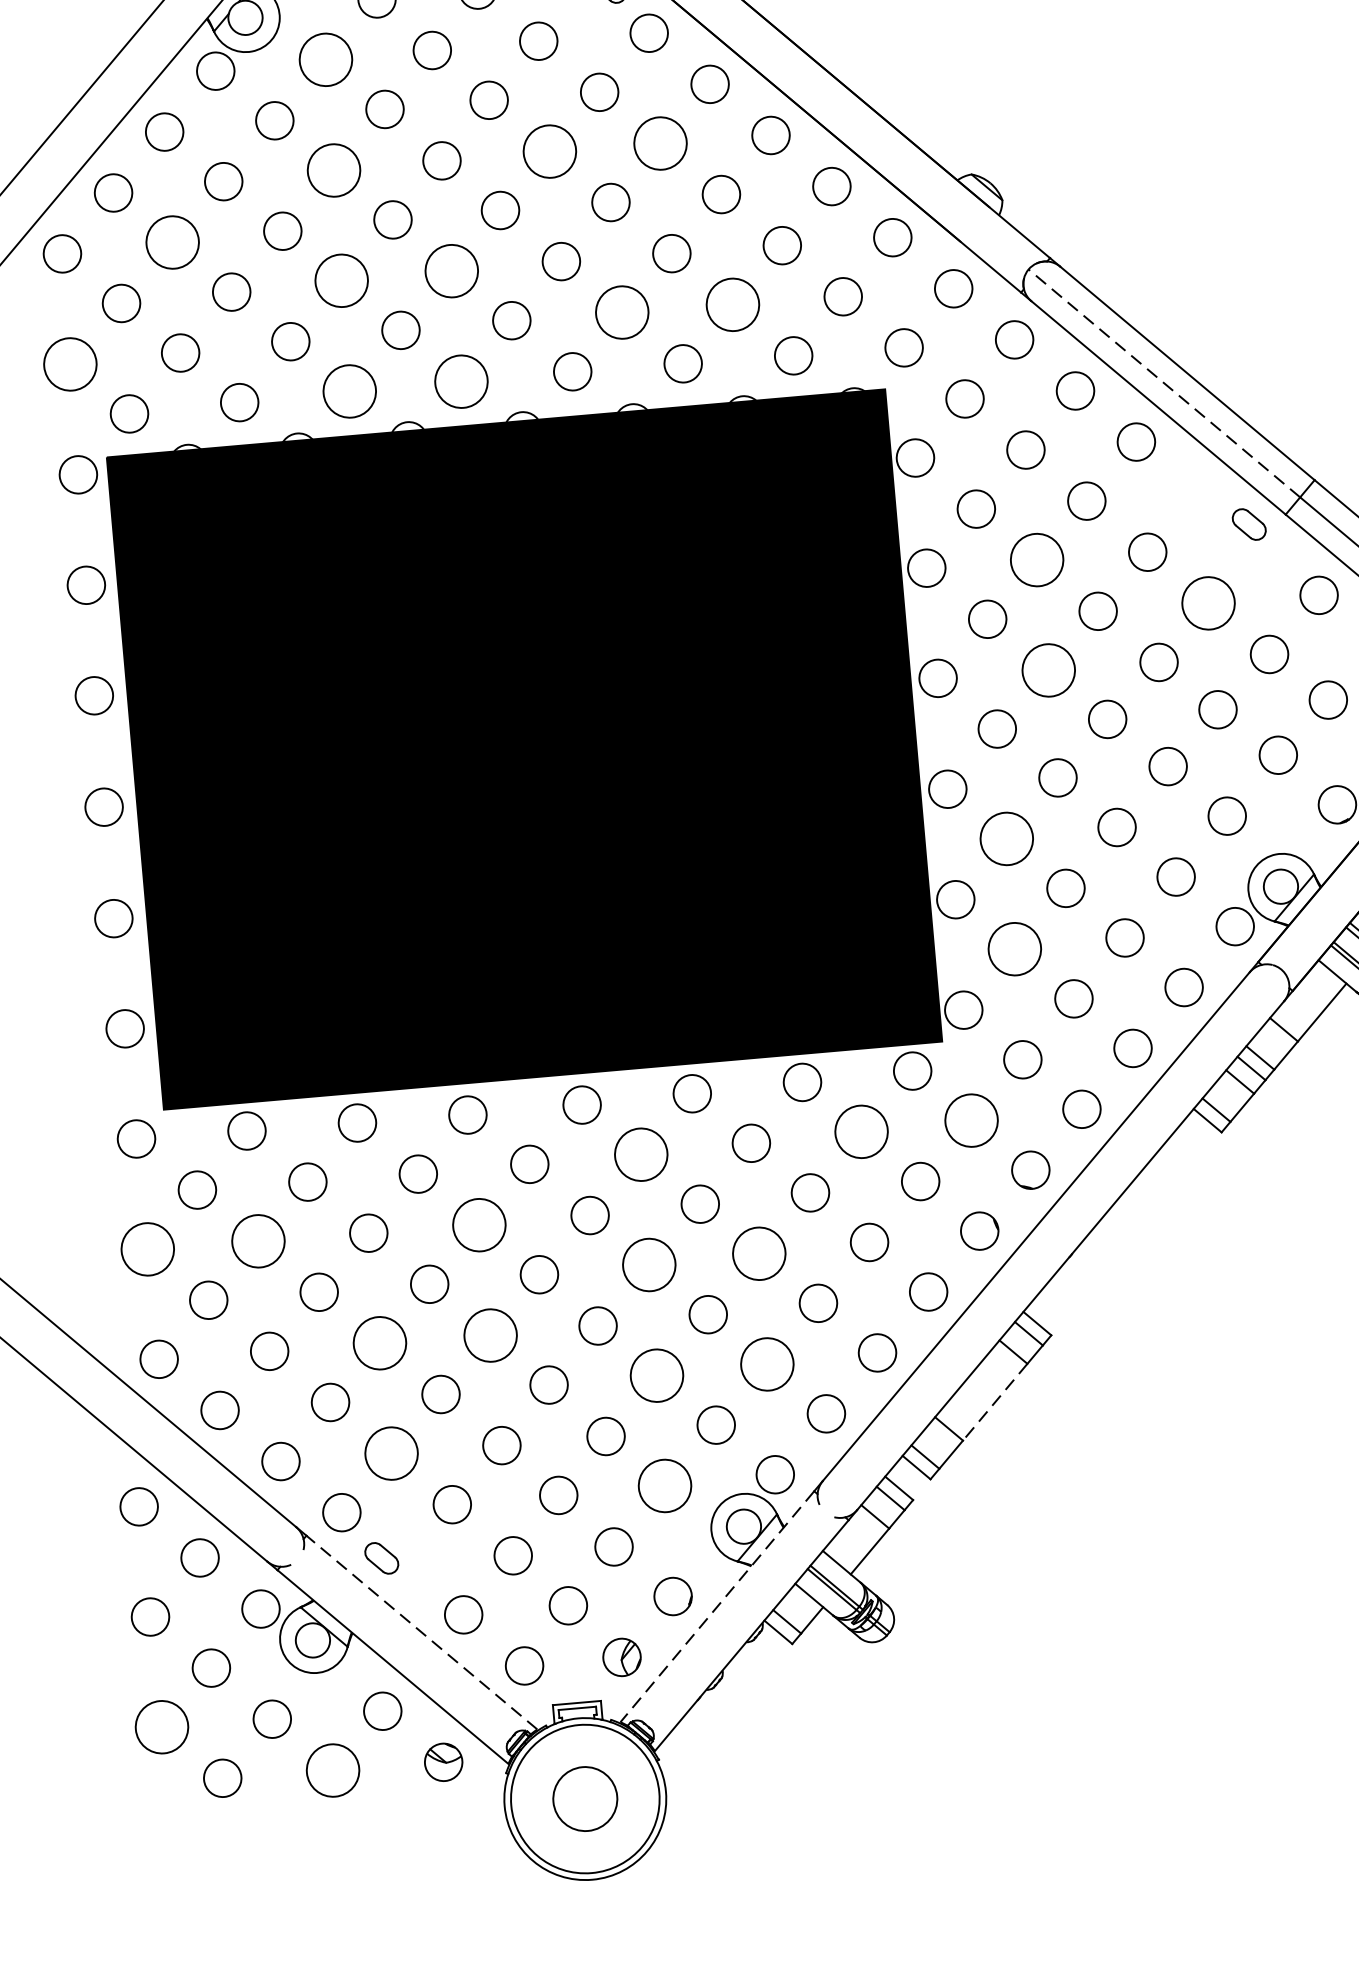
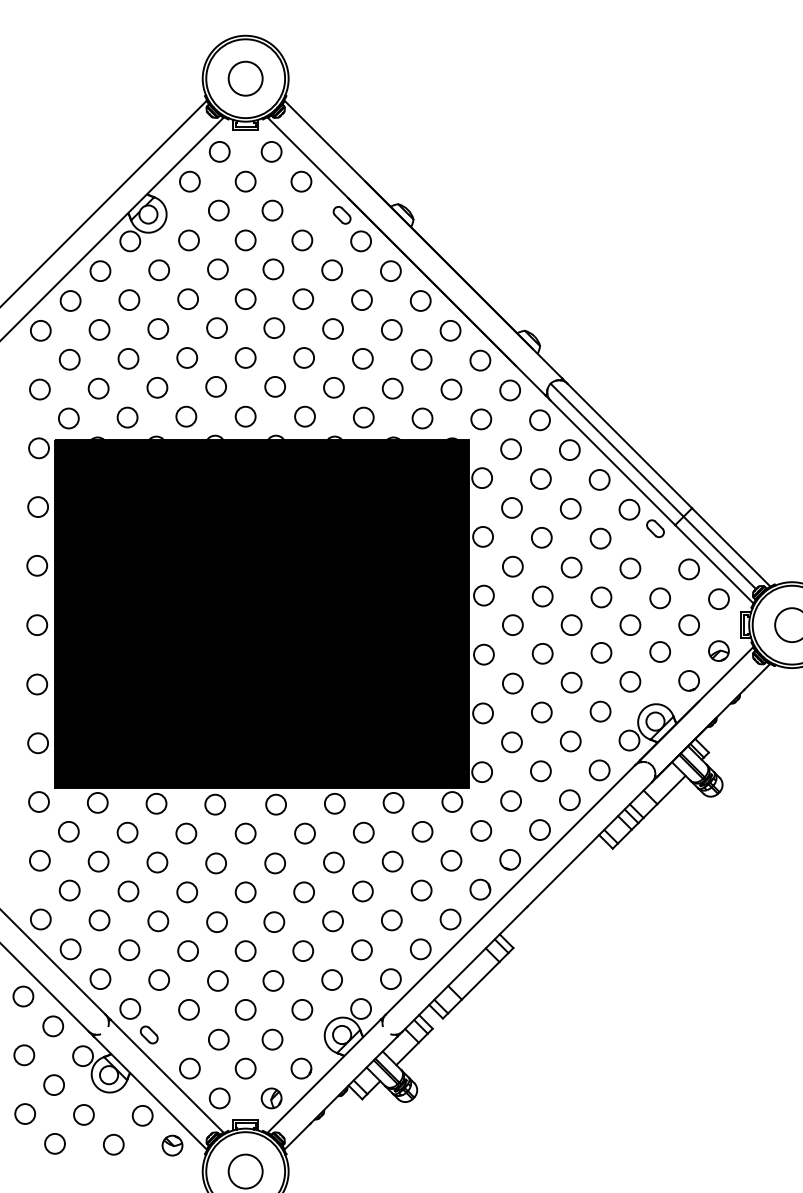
circle: (324, 60) -> (188, 240), size x0.71
circle: (659, 142) -> (361, 299), size x0.71
circle: (550, 150) -> (303, 298), size x0.71
circle: (332, 169) -> (187, 298), size x0.71
circle: (172, 241) -> (99, 329), size x0.71
circle: (451, 270) -> (245, 357), size x0.71
circle: (342, 279) -> (187, 357), size x0.71
circle: (732, 304) -> (392, 388), size x0.71
circle: (621, 312) -> (333, 387), size x0.71
circle: (69, 364) -> (39, 389), size x0.71
circle: (460, 381) -> (245, 416), size x0.71
line: (1163, 382) -> (616, 449), dashed -> solid
circle: (350, 390) -> (186, 416), size x0.71
circle: (1197, 492) -> (629, 509), added
circle: (1036, 559) -> (541, 537), size x0.71
circle: (1208, 603) -> (630, 568), size x0.71
circle: (1048, 670) -> (542, 596), size x0.71
circle: (1006, 838) -> (512, 683), size x0.71
circle: (1013, 949) -> (511, 742), size x0.71
circle: (972, 1119) -> (481, 830), size x0.71
circle: (861, 1131) -> (422, 831), size x0.71
circle: (640, 1154) -> (304, 833), size x0.71
circle: (478, 1225) -> (215, 863), size x0.71
circle: (257, 1240) -> (98, 861), size x0.71
circle: (147, 1248) -> (39, 860), size x0.71
circle: (758, 1253) -> (362, 891), size x0.71
circle: (648, 1265) -> (303, 892), size x0.71
circle: (489, 1334) -> (216, 921), size x0.71
circle: (380, 1343) -> (158, 921), size x0.71
circle: (766, 1362) -> (361, 949), size x0.71
circle: (657, 1374) -> (303, 950), size x0.71
line: (994, 1401) -> (480, 980), dashed -> solid
circle: (390, 1452) -> (158, 979), size x0.71
circle: (665, 1485) -> (302, 1009), size x0.71
line: (717, 1607) -> (324, 1076), dashed -> solid
line: (422, 1633) -> (167, 1076), dashed -> solid
circle: (160, 1726) -> (24, 1113), size x0.71
circle: (332, 1769) -> (113, 1144), size x0.71

